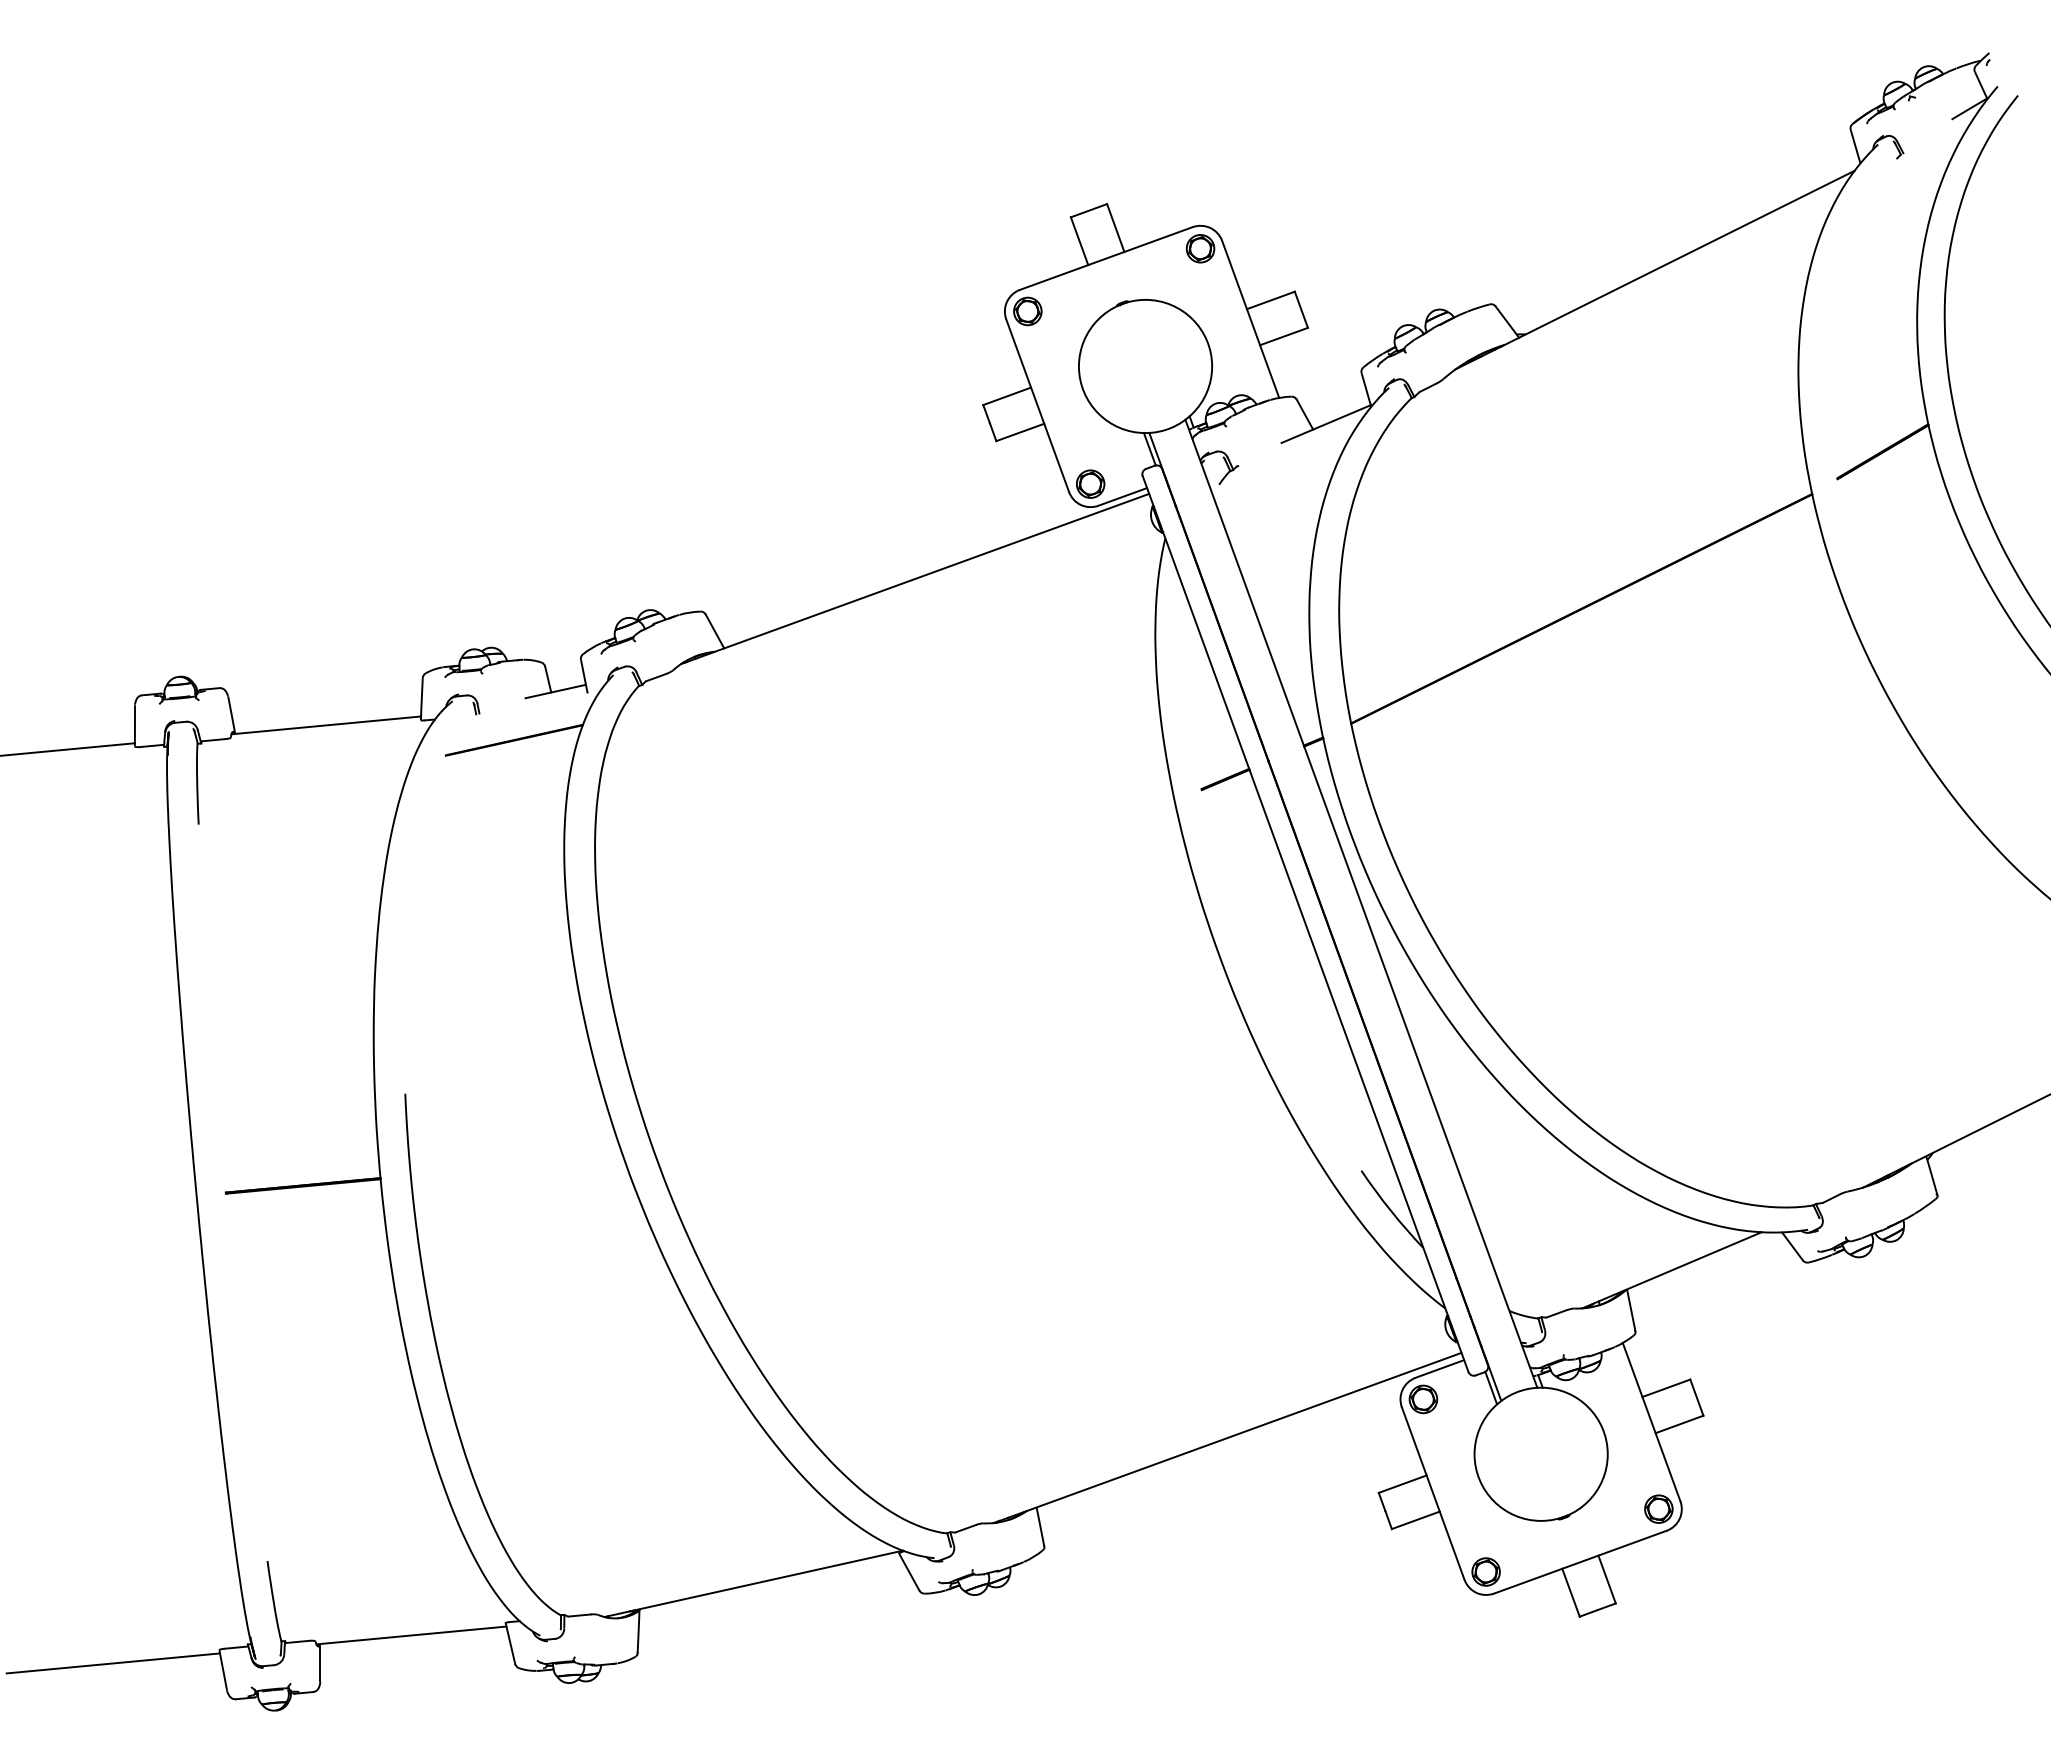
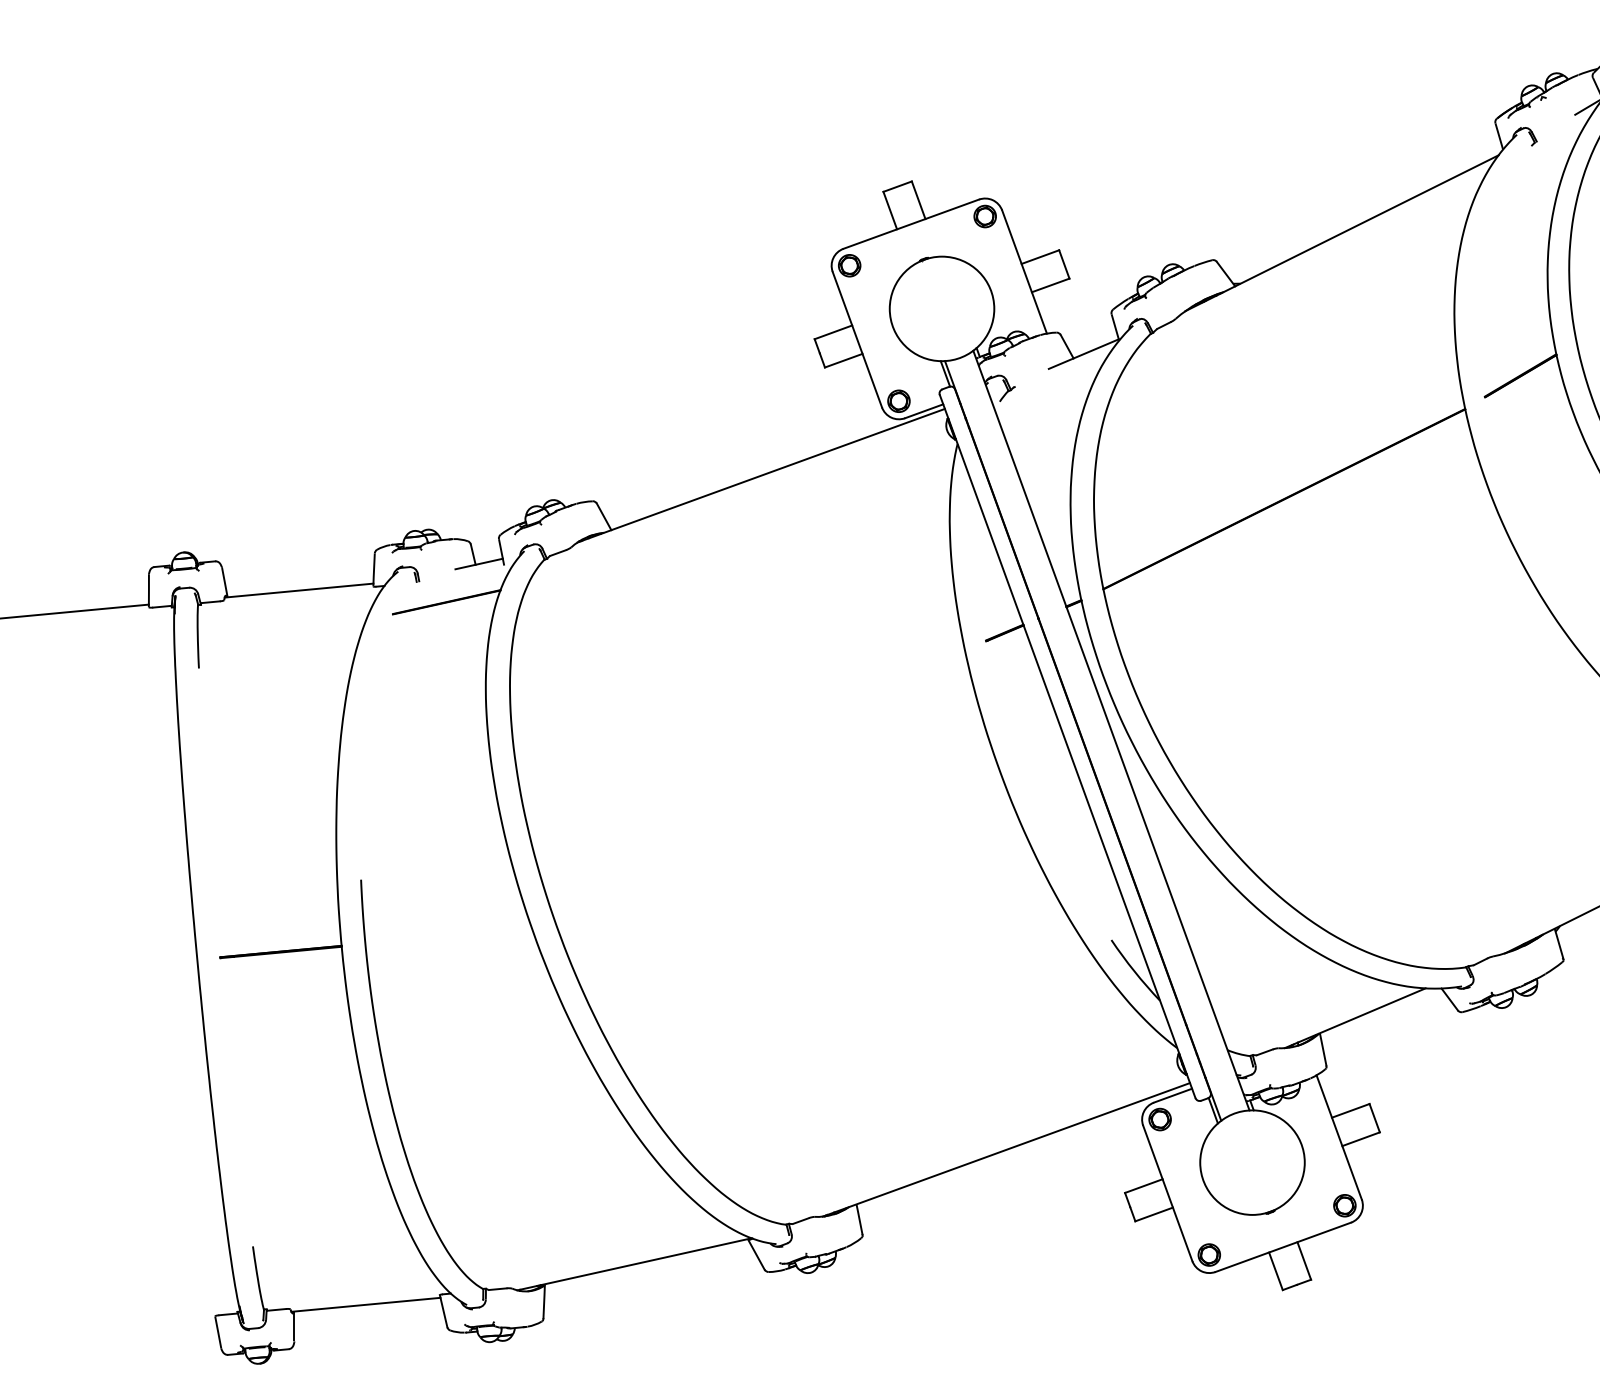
line: (112, 1663) -> (131, 1326), removed

